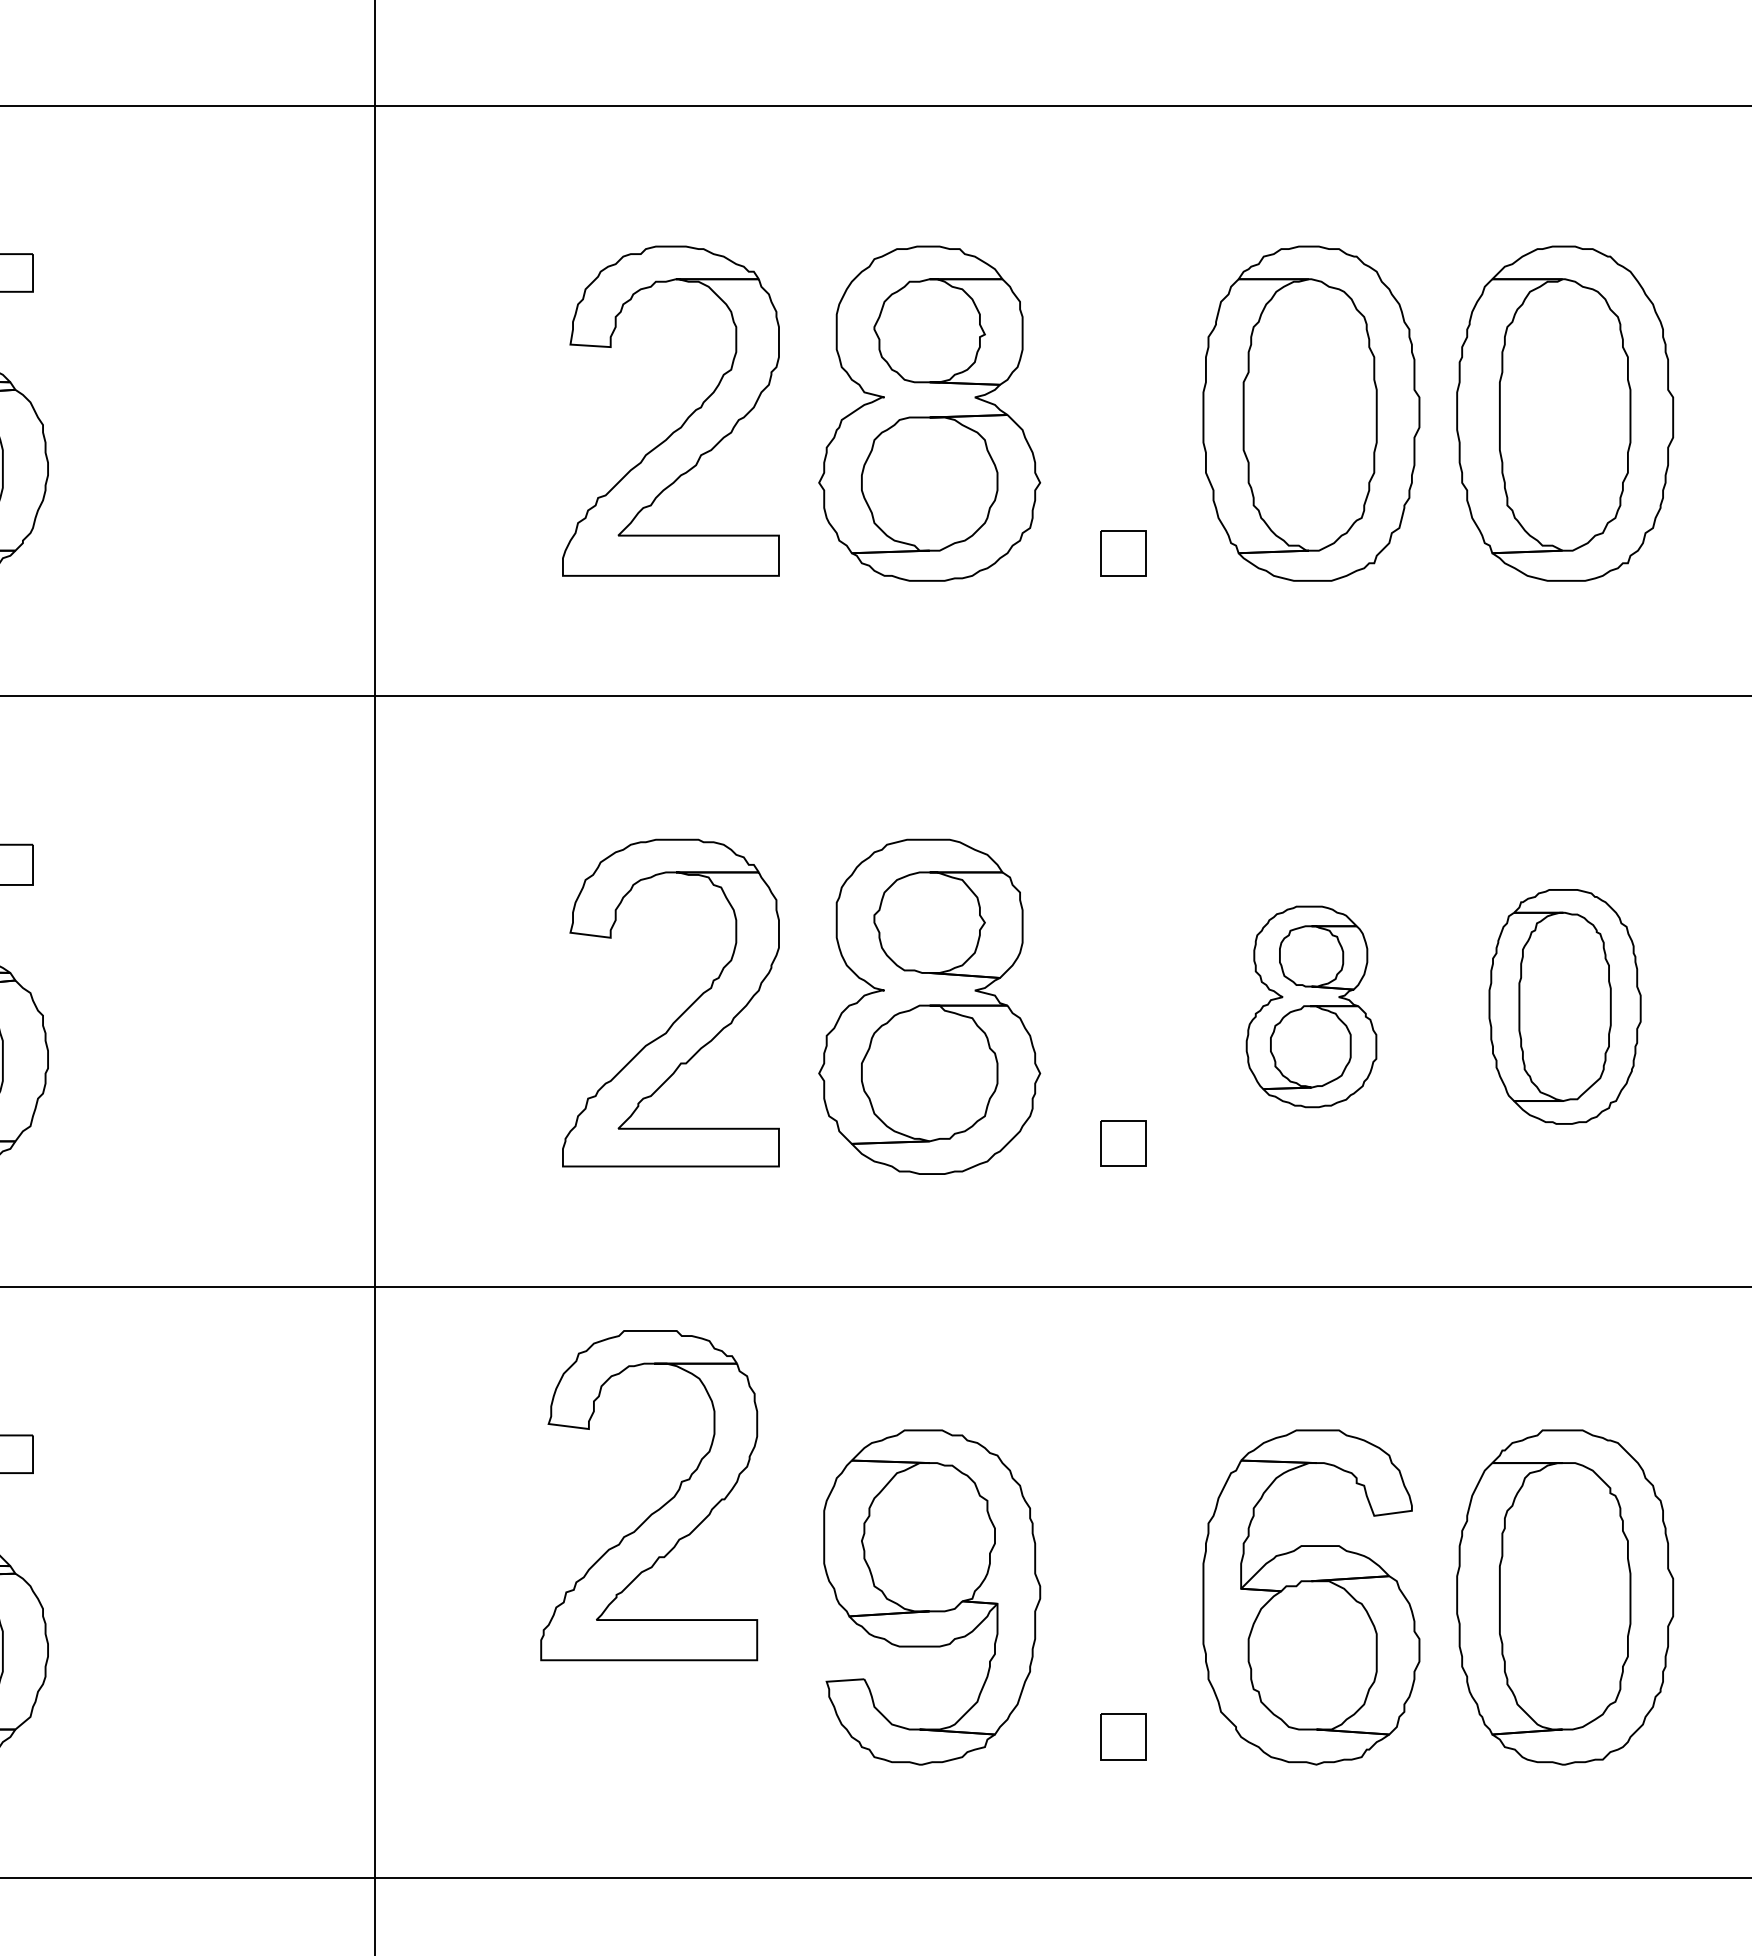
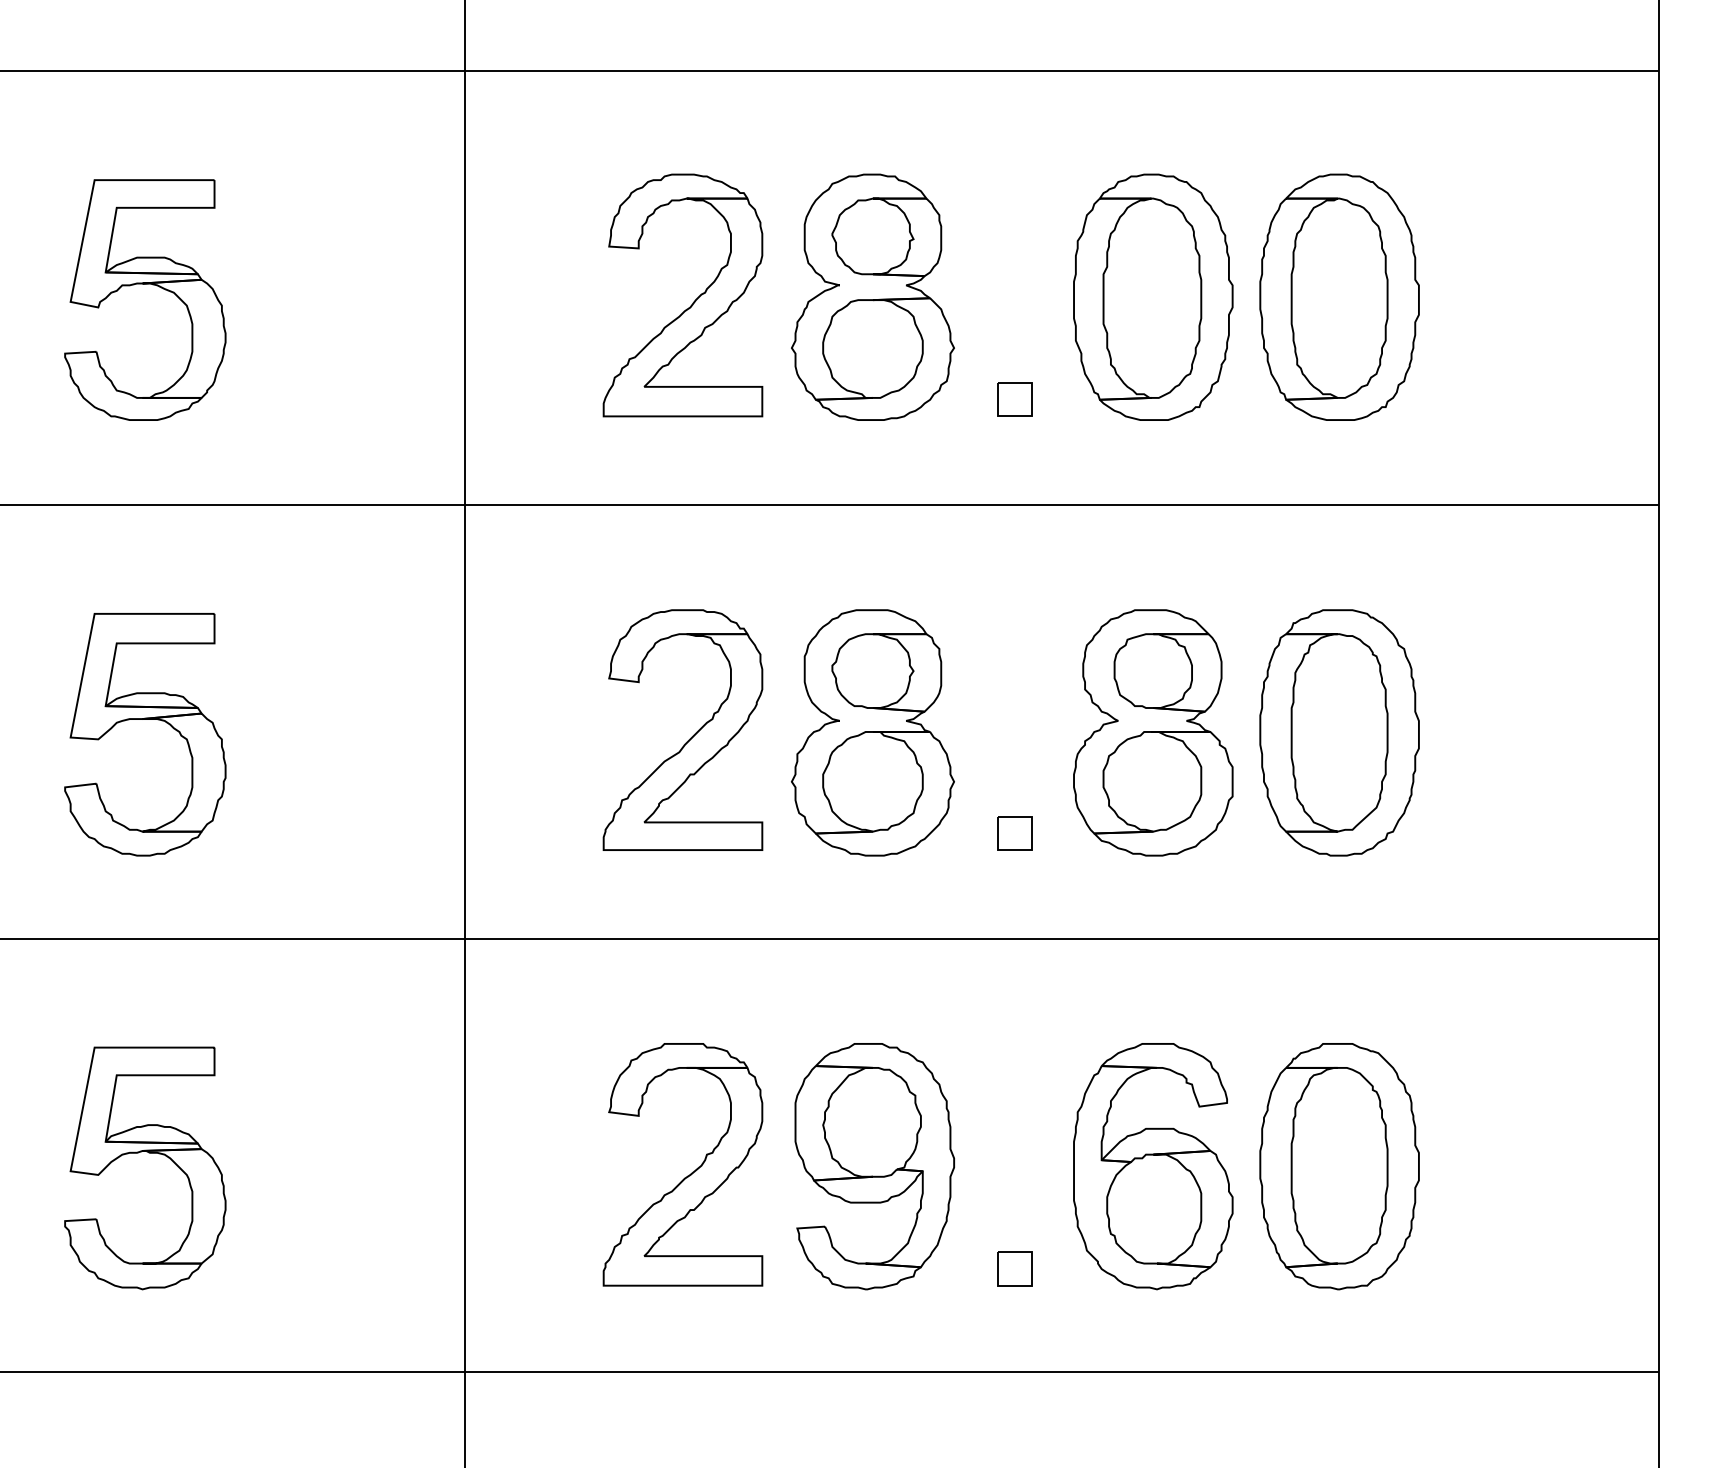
part: (1311, 1006) -> (1153, 732), size x1.67
part: (1564, 1006) -> (1339, 732), size x1.43
part: (660, 1506) -> (691, 1172), moved

